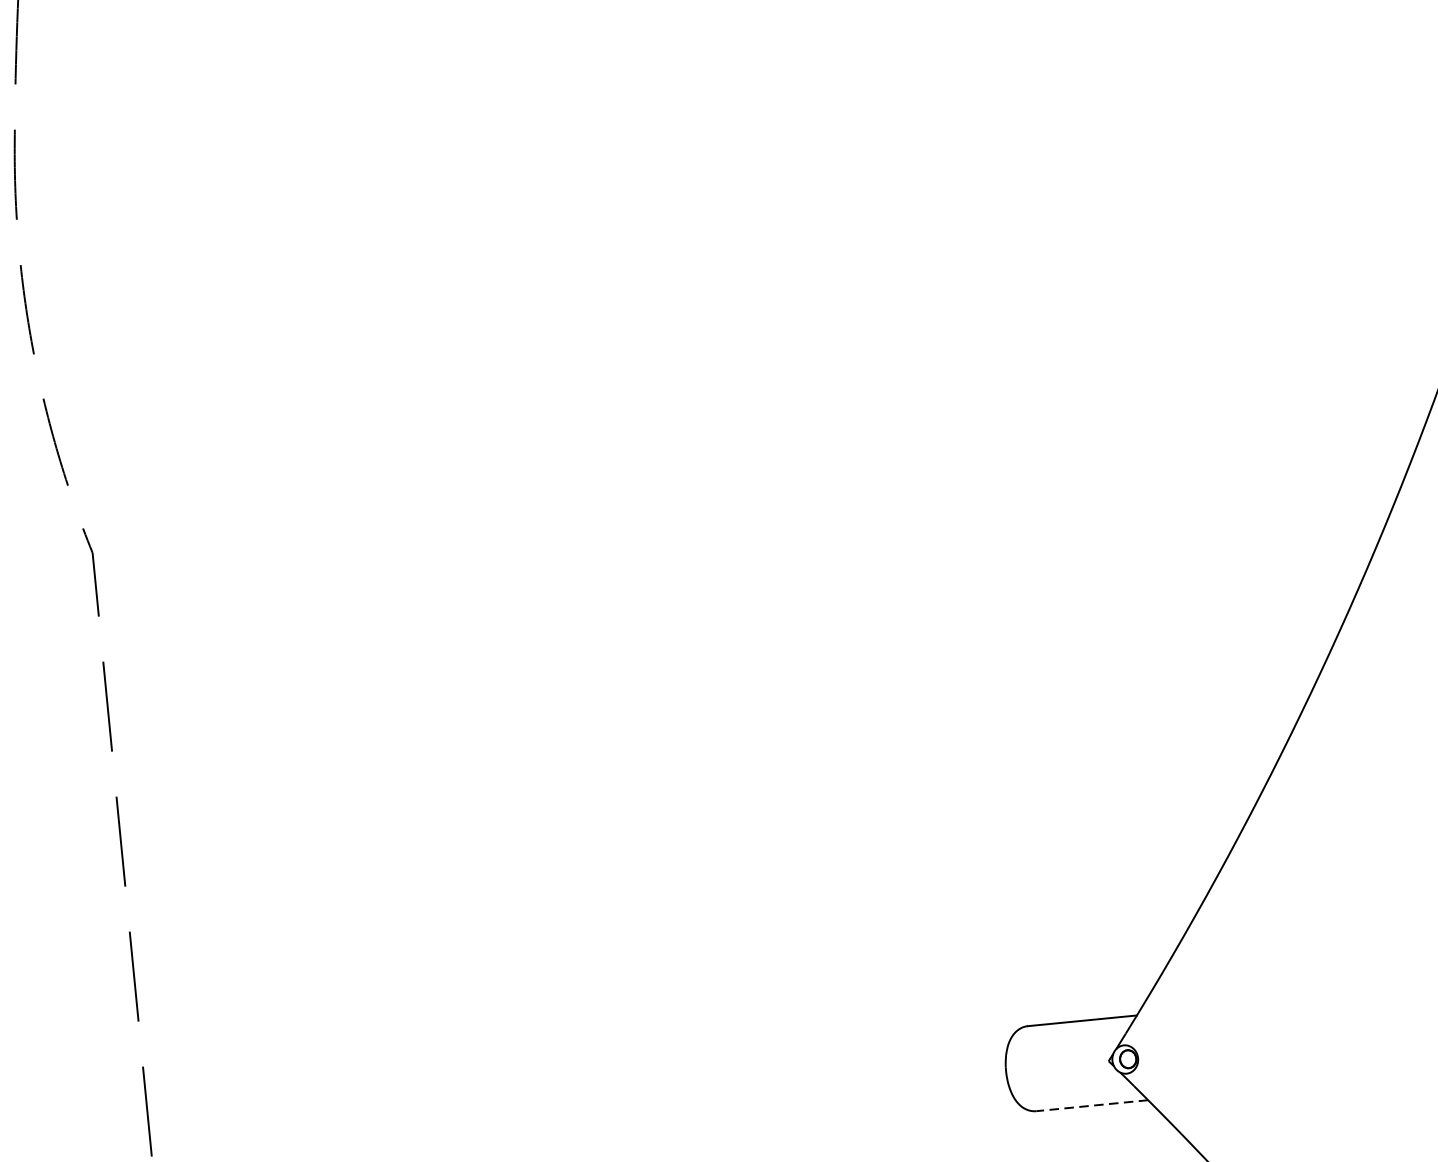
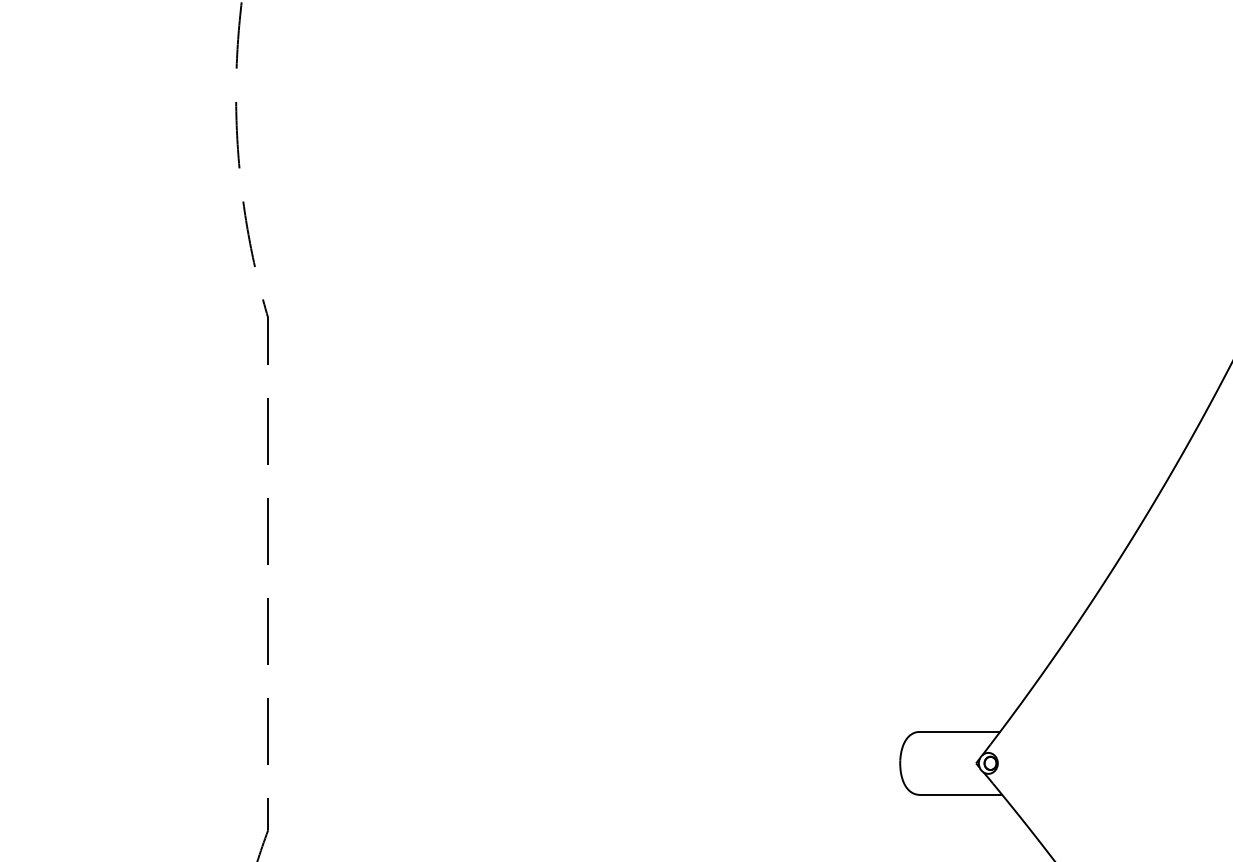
line: (1091, 1105) -> (960, 794), dashed -> solid

